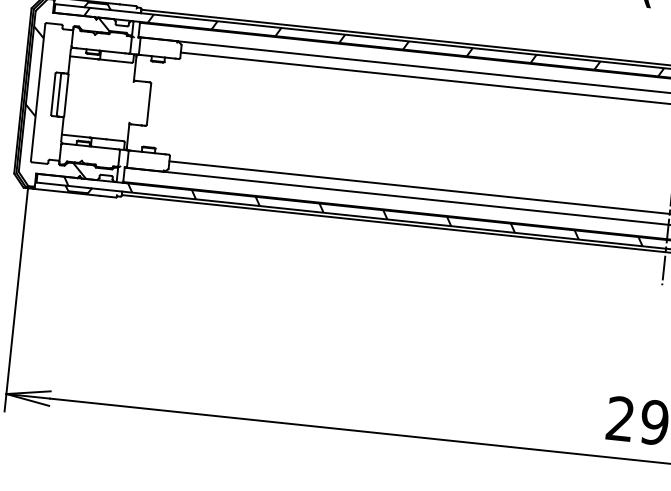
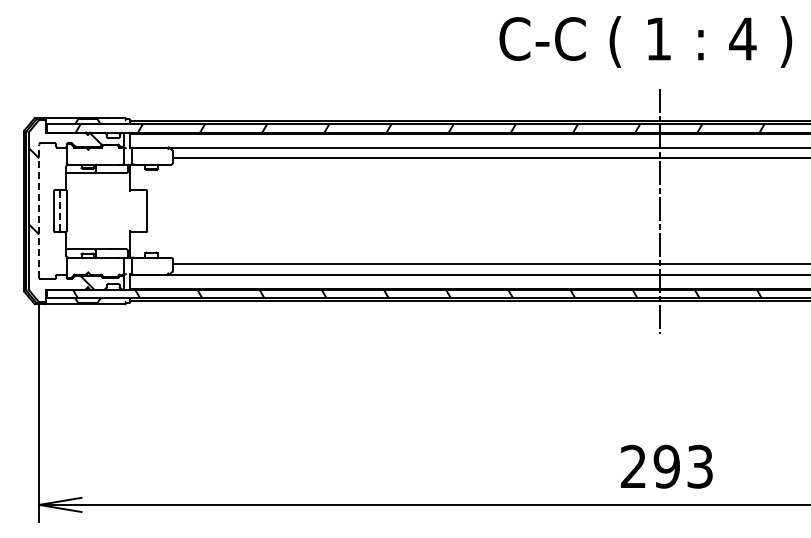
line: (38, 92) -> (39, 211), solid -> dashed
line: (58, 95) -> (59, 211), solid -> dashed

